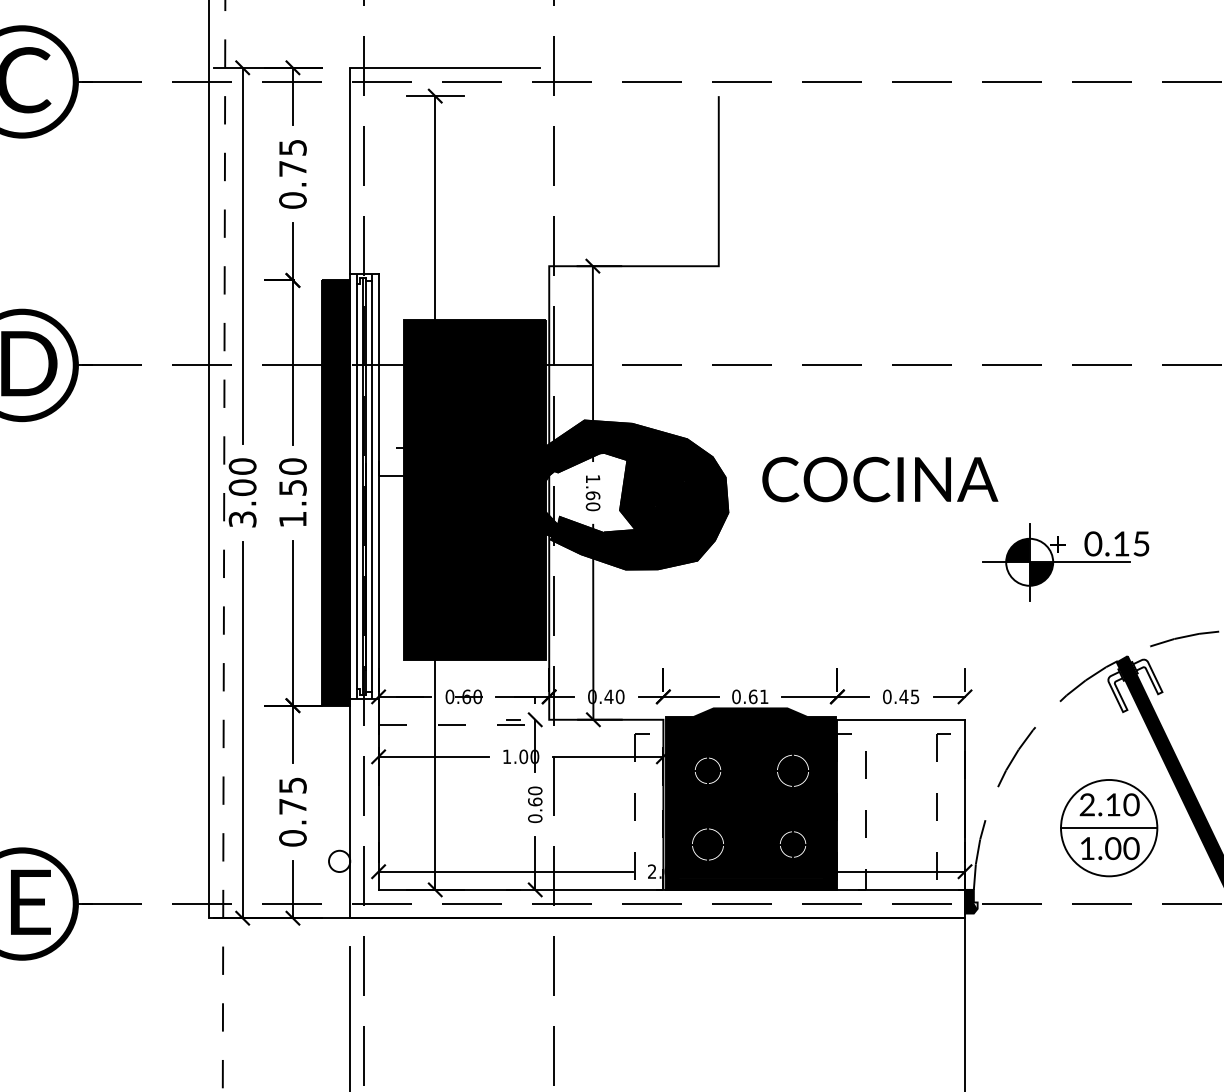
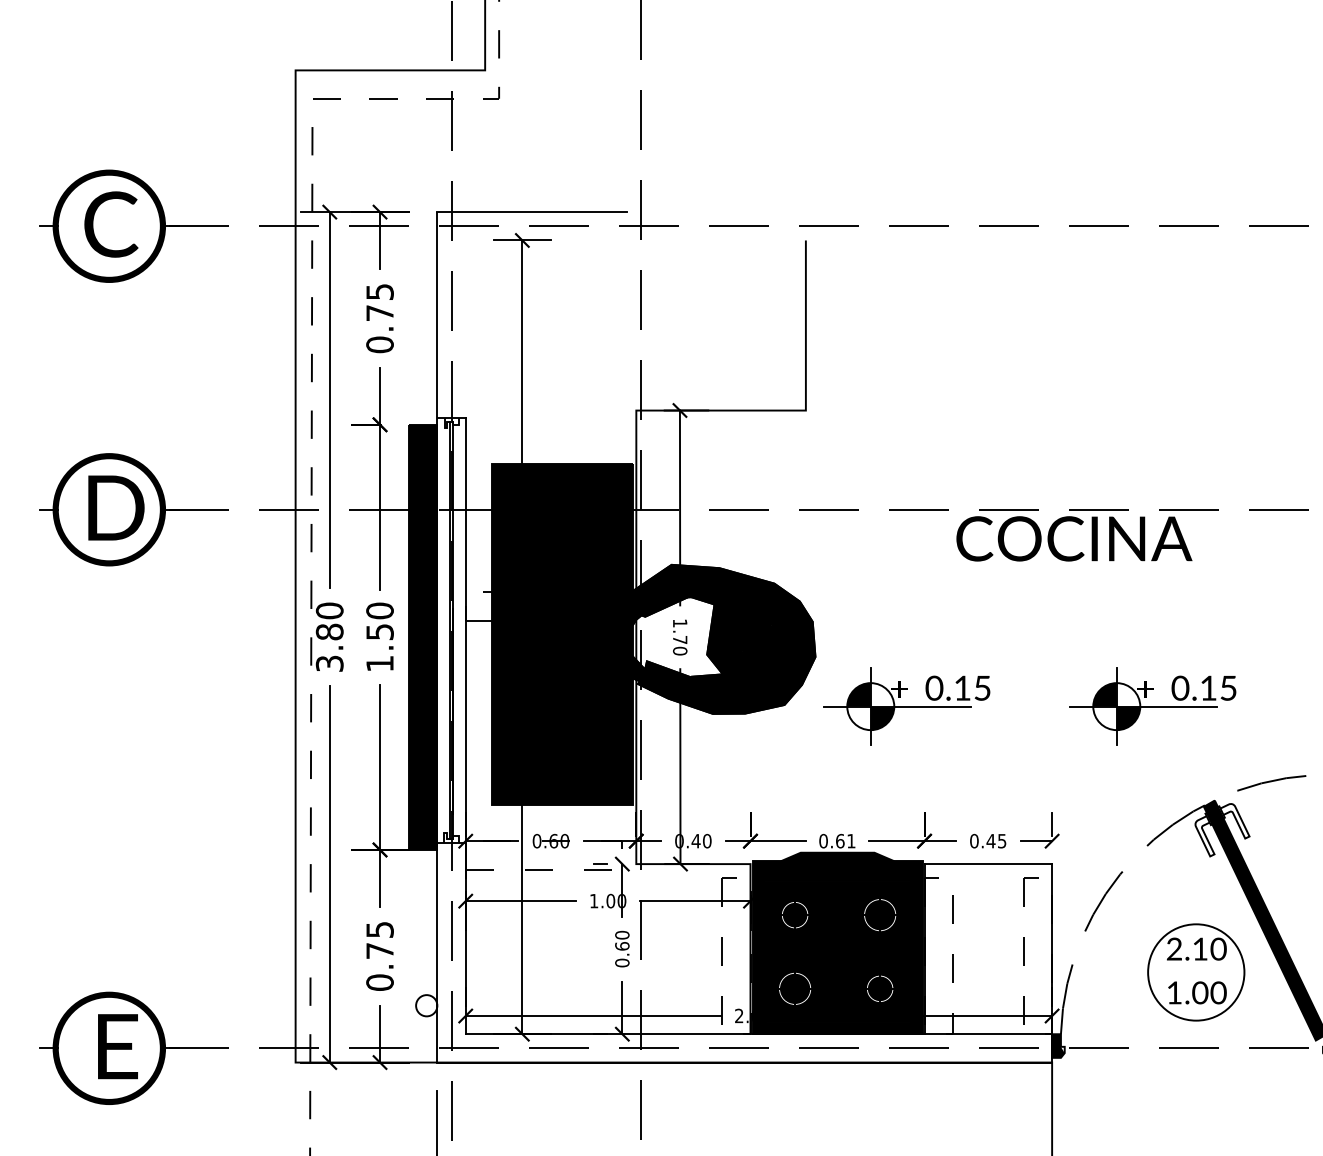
text: (880, 479) -> (1074, 538), moved
line: (357, 486) -> (444, 630), removed
line: (371, 486) -> (458, 630), removed
text: (242, 487) -> (329, 631), 3.00 -> 3.80
text: (592, 495) -> (679, 639), 1.60 -> 1.70
part: (819, 562) -> (906, 706), added
line: (1109, 828) -> (1196, 972), removed

